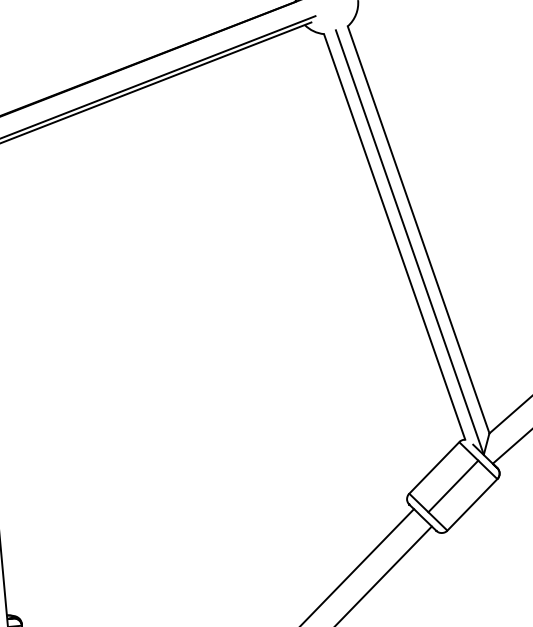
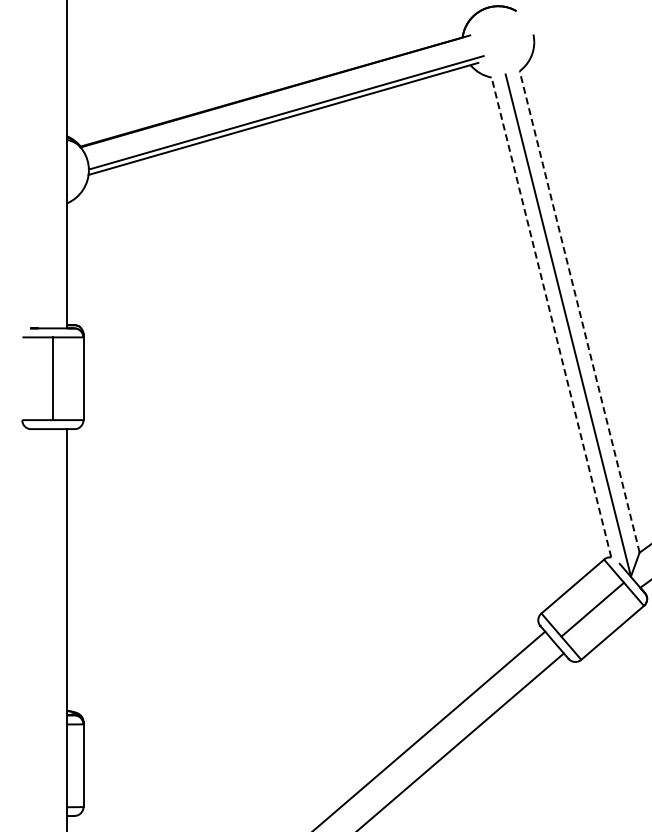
line: (418, 229) -> (579, 311), solid -> dashed
line: (394, 236) -> (551, 317), solid -> dashed

